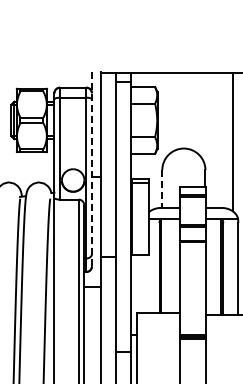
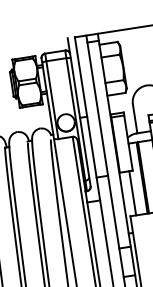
line: (91, 168) -> (78, 111), dashed -> solid
line: (162, 189) -> (135, 119), dashed -> solid
line: (144, 283) -> (132, 193), added

